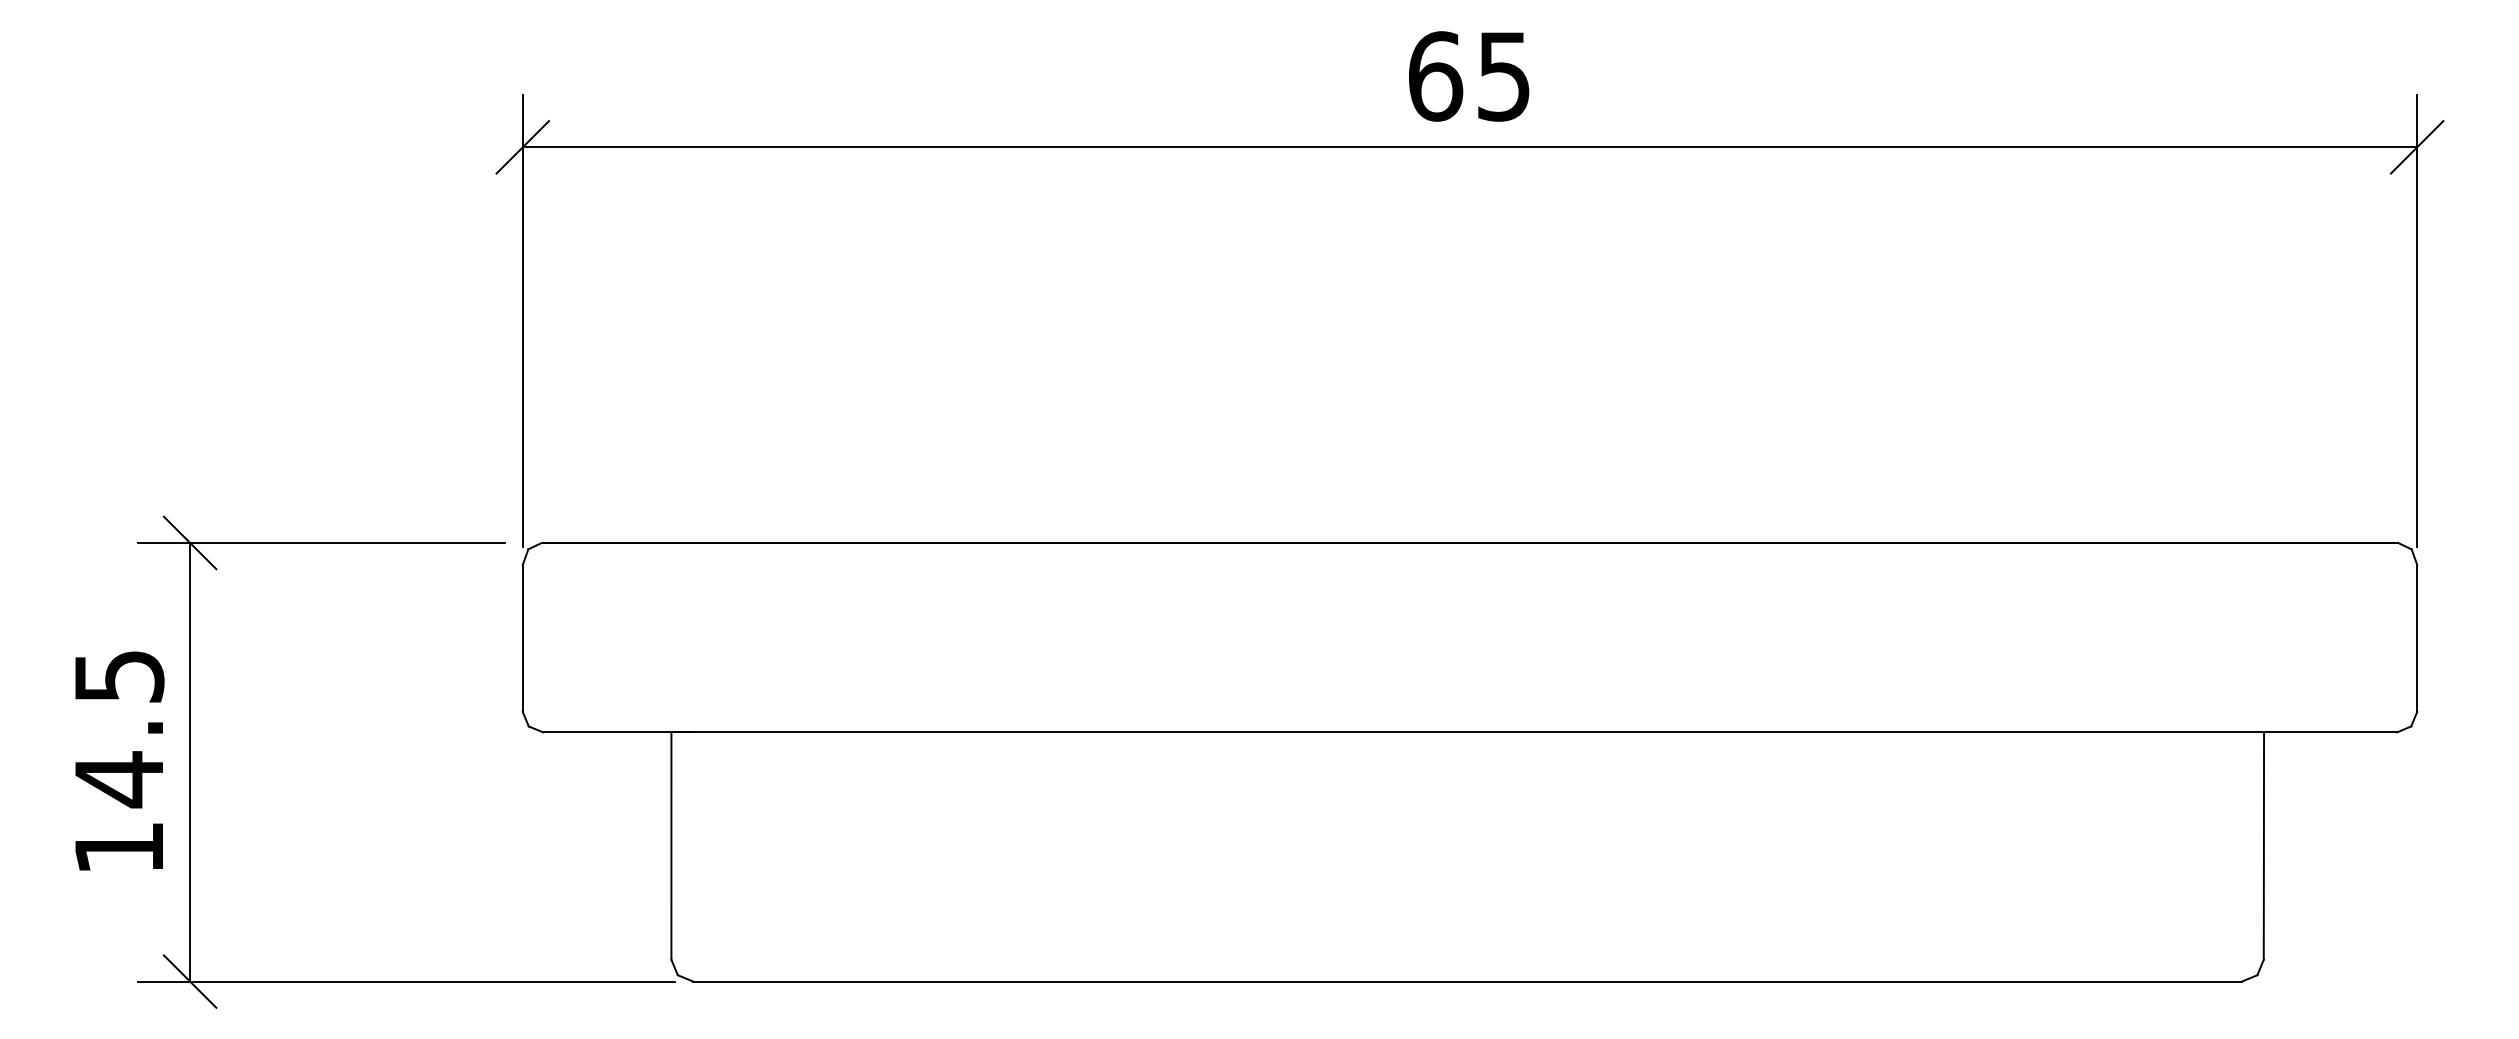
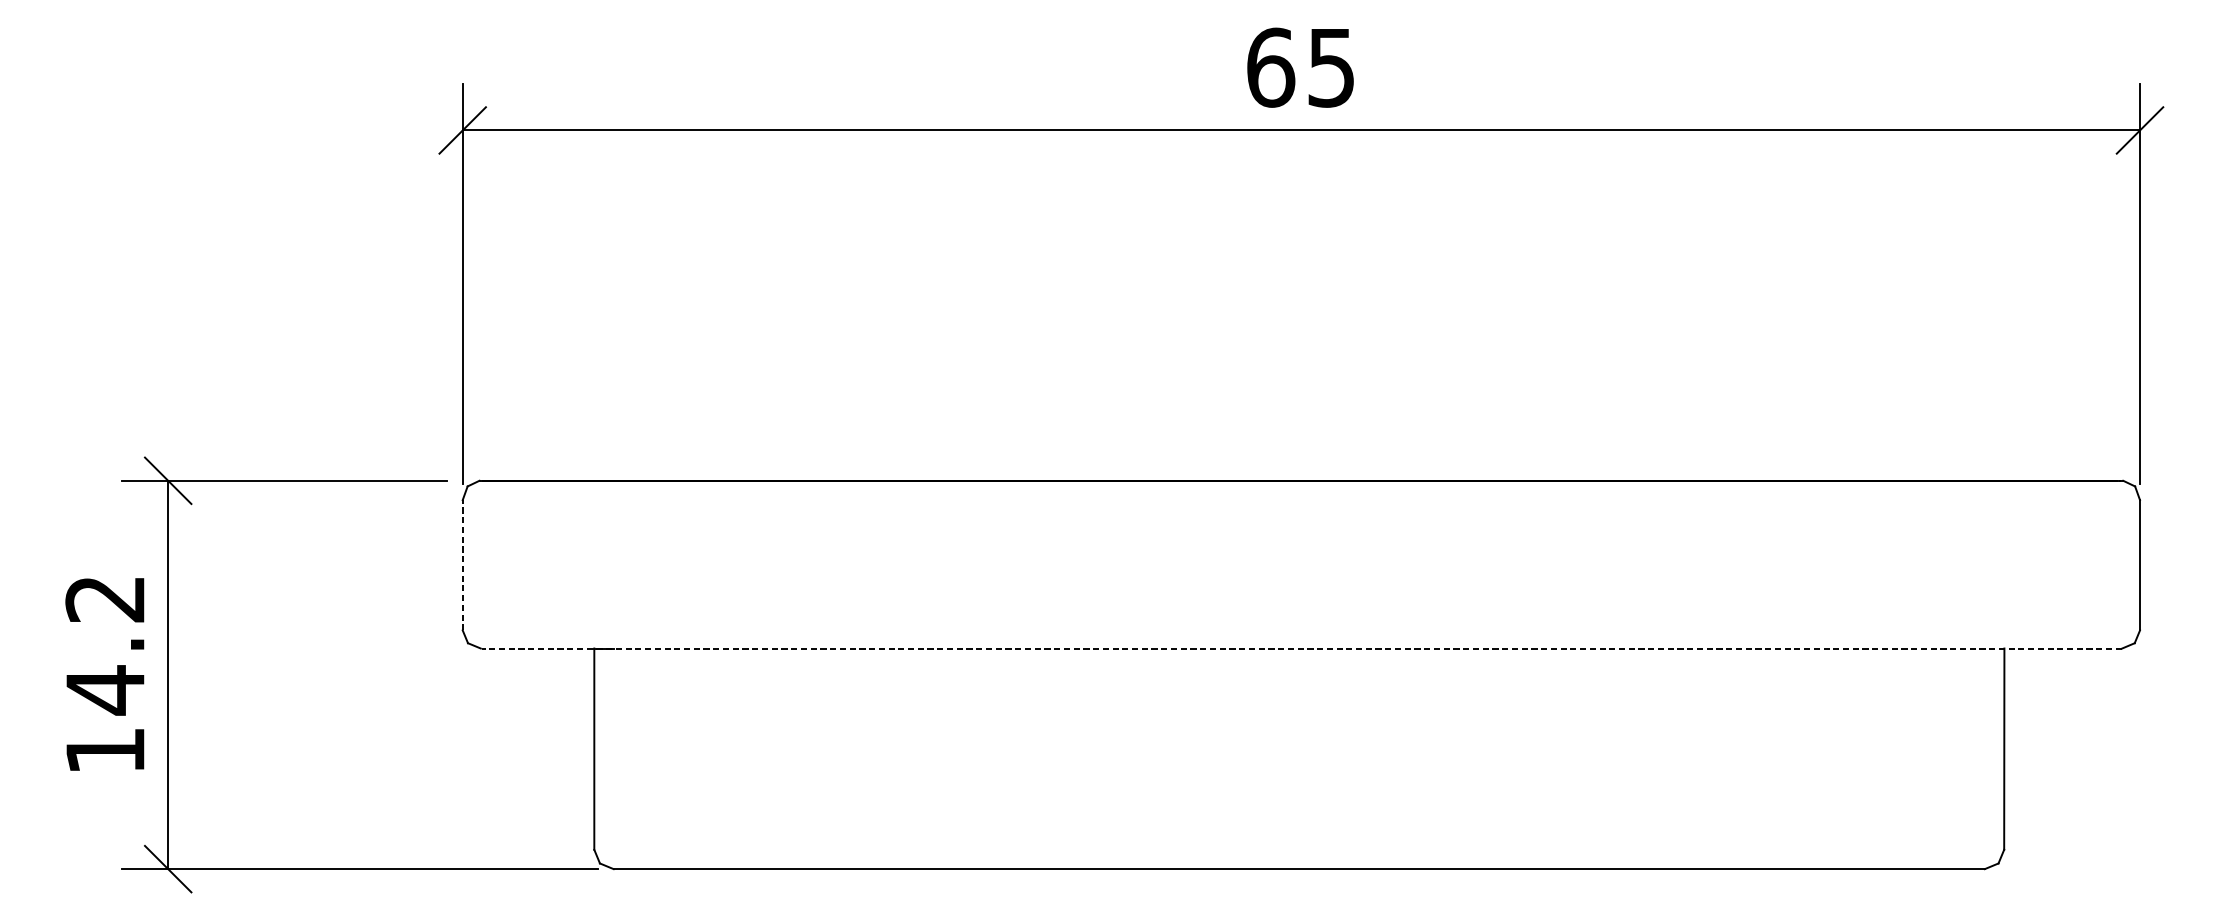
line: (522, 638) -> (462, 565), solid -> dashed
text: (119, 676) -> (105, 599), 14.5 -> 14.2
line: (1470, 732) -> (1301, 648), solid -> dashed

